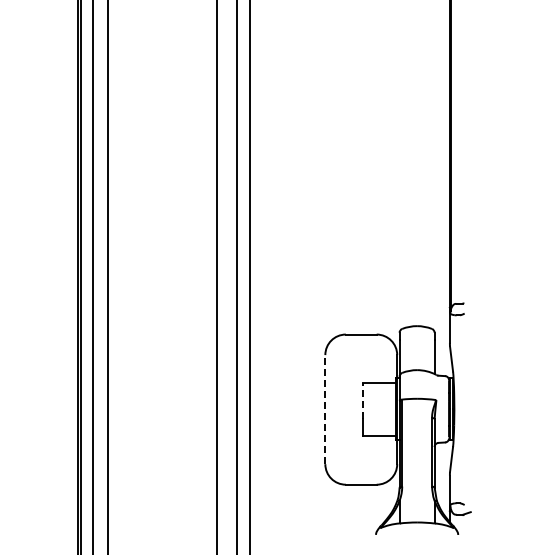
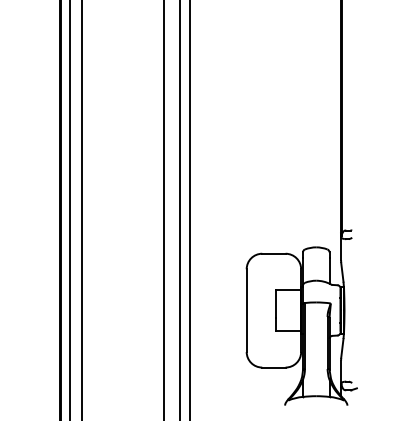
line: (363, 400) -> (275, 303), dashed -> solid
line: (325, 409) -> (246, 310), dashed -> solid

